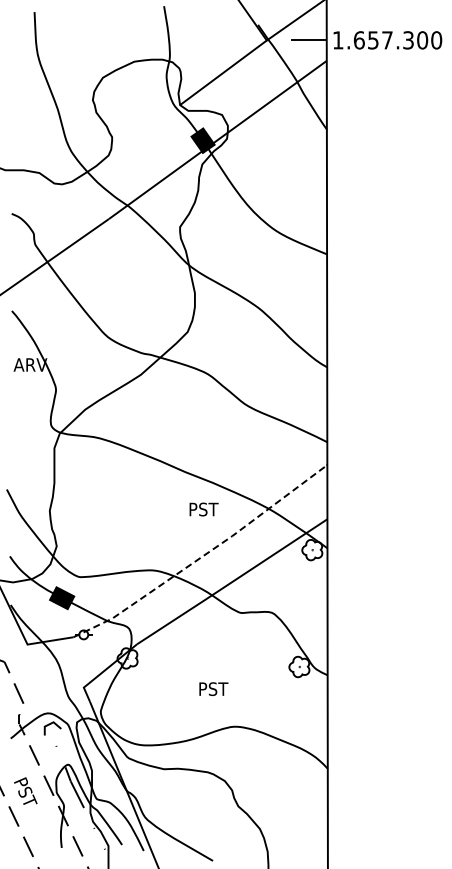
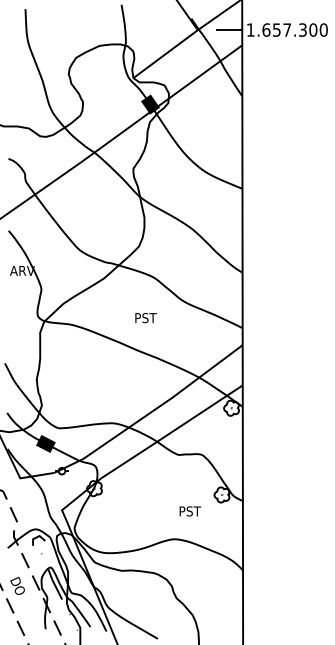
text: (203, 509) -> (145, 318), moved
line: (202, 556) -> (150, 413), dashed -> solid
text: (213, 688) -> (190, 510), moved
text: (25, 792) -> (18, 588), PST -> DO

